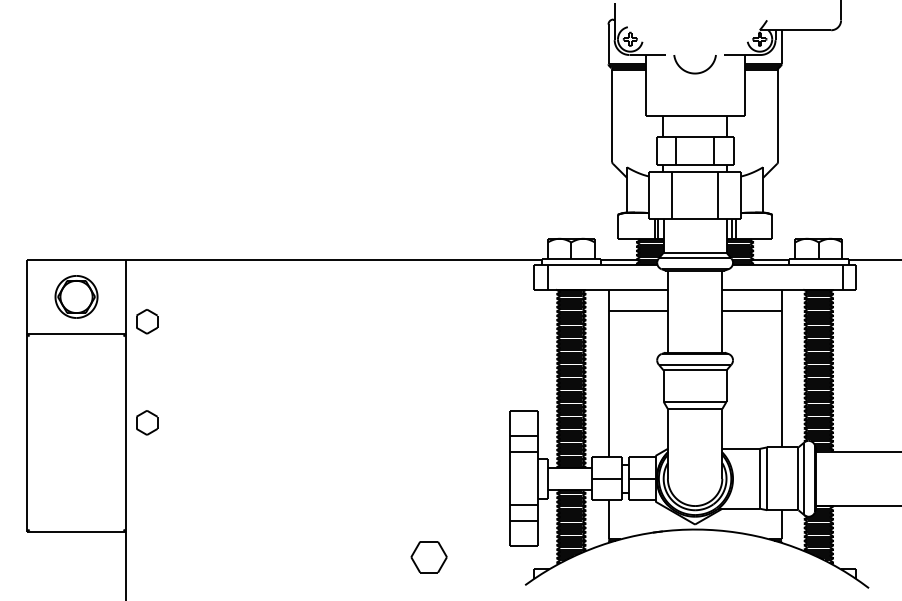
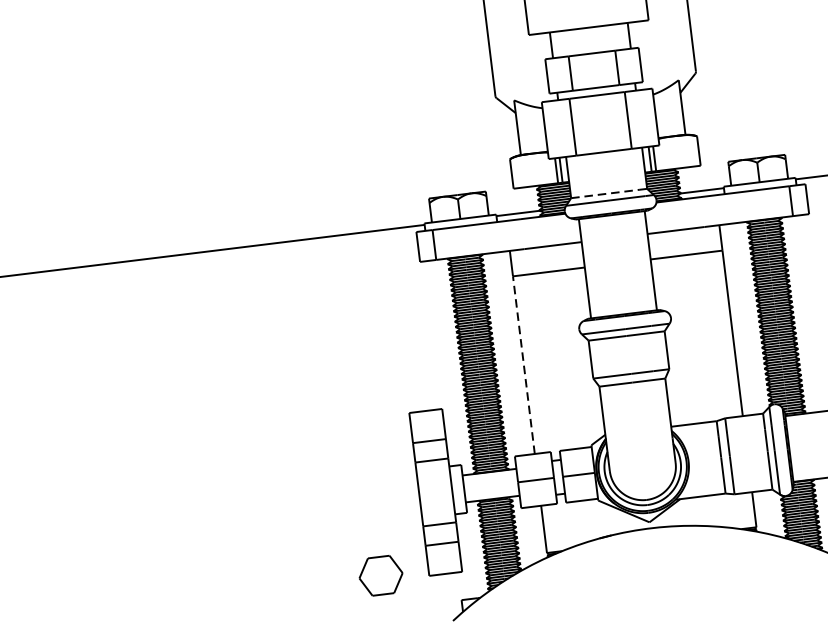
line: (692, 252) -> (605, 193), solid -> dashed
line: (608, 383) -> (523, 364), solid -> dashed
part: (428, 557) -> (380, 576), moved

